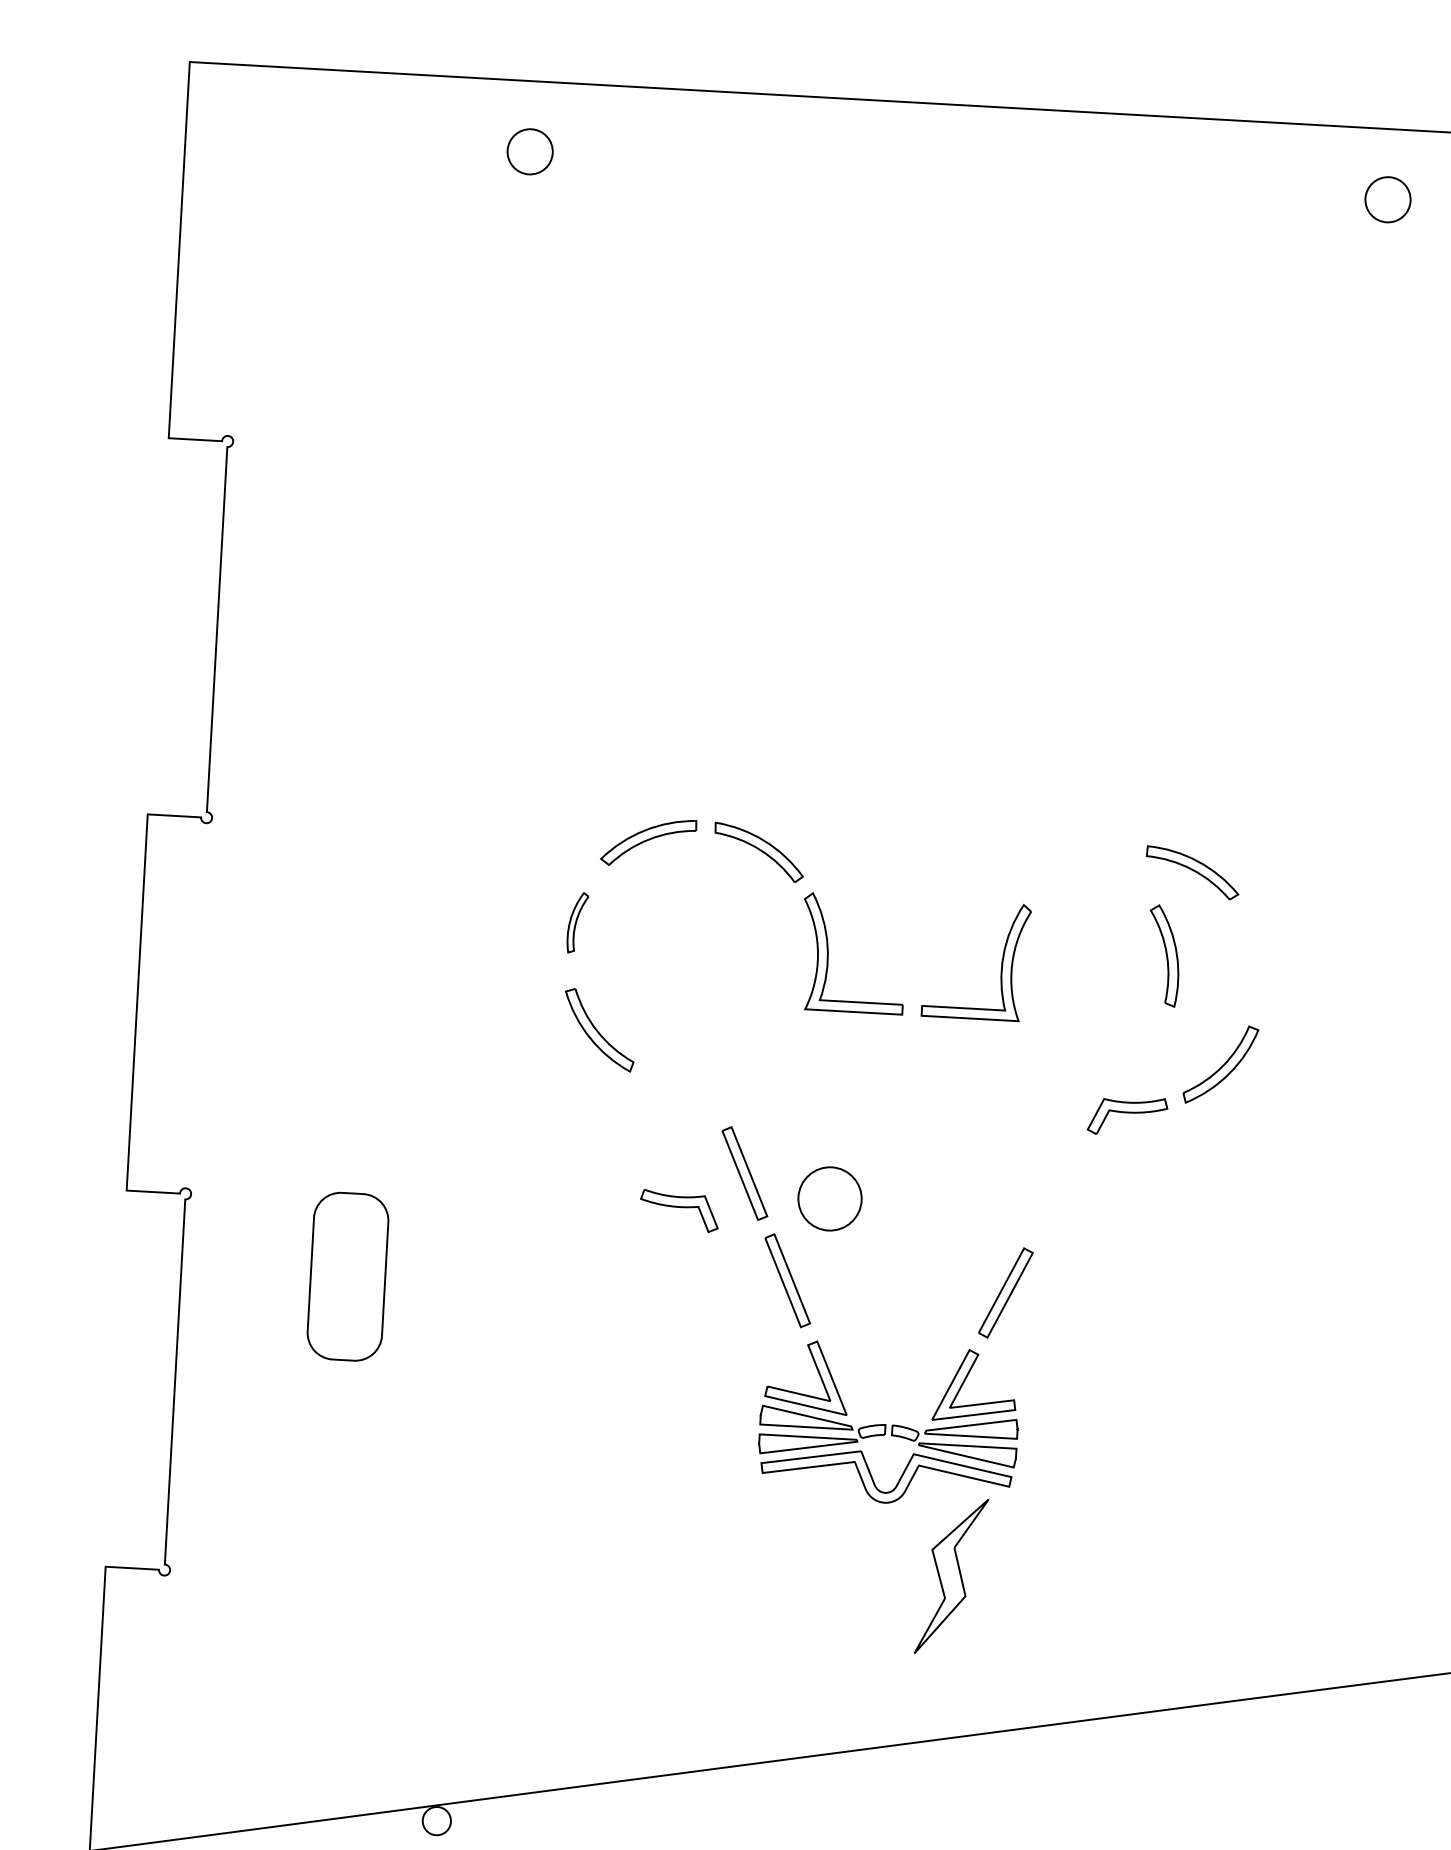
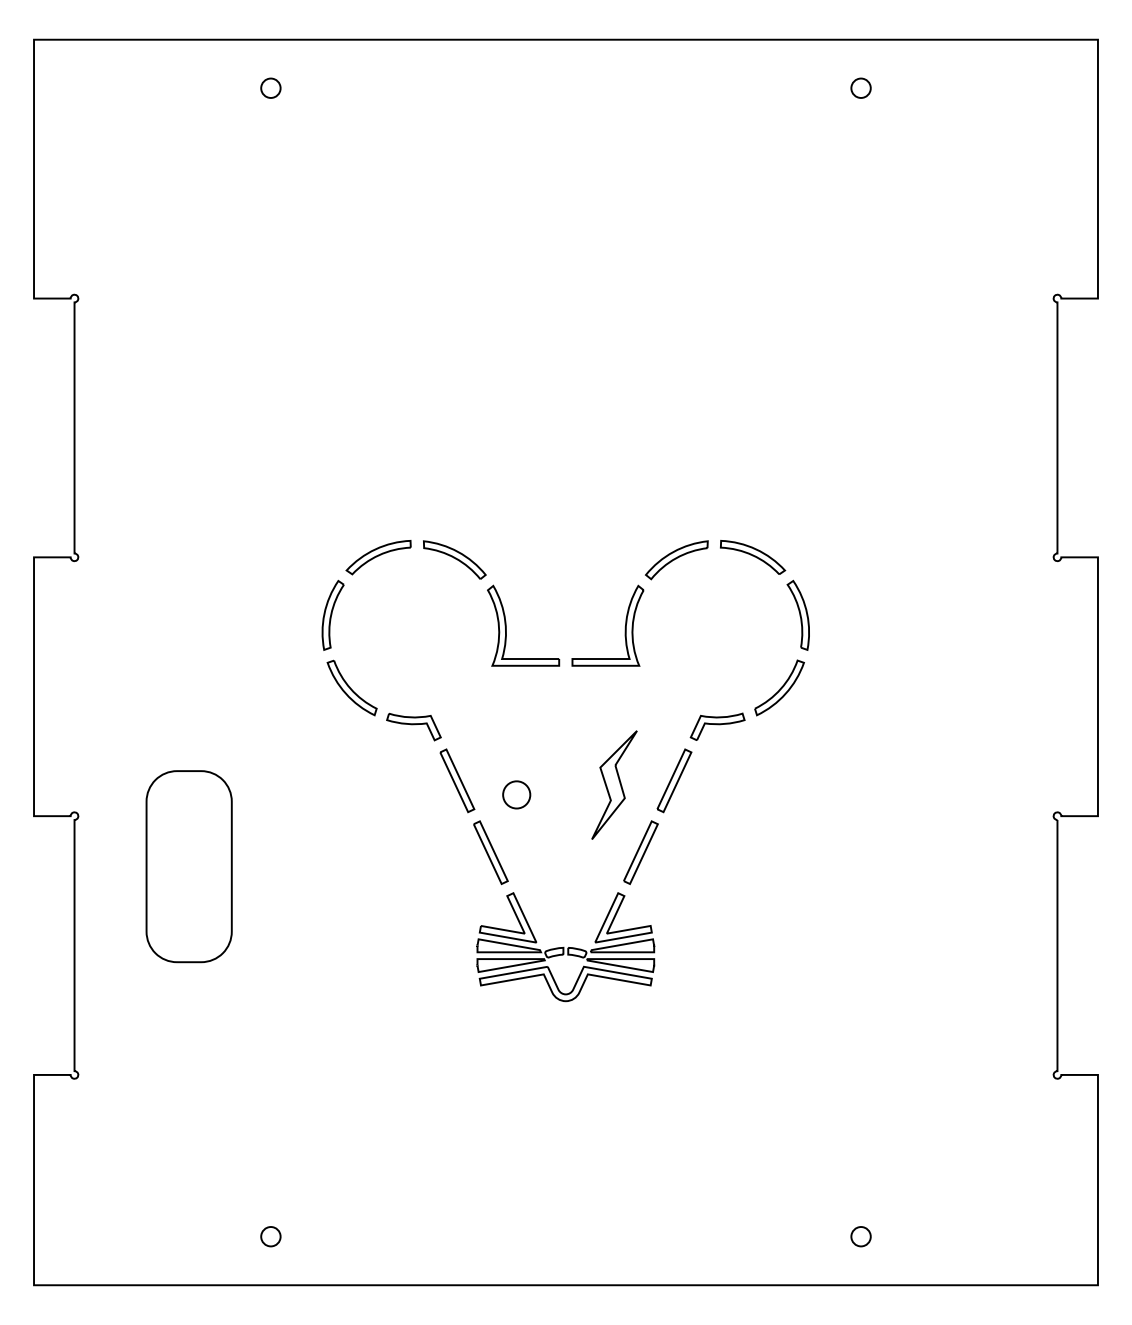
circle: (529, 150) -> (270, 87), size x0.62
circle: (1387, 198) -> (860, 87), size x0.62
part: (1081, 871) -> (676, 560), added
part: (576, 921) -> (332, 614), size x1.67
part: (1162, 954) -> (797, 614), moved
part: (1060, 1190) -> (674, 780), added
circle: (829, 1198) -> (516, 794), size x0.62
part: (678, 1210) -> (413, 726), moved
part: (347, 1276) -> (188, 866), size x1.67
part: (951, 1575) -> (614, 784), moved

